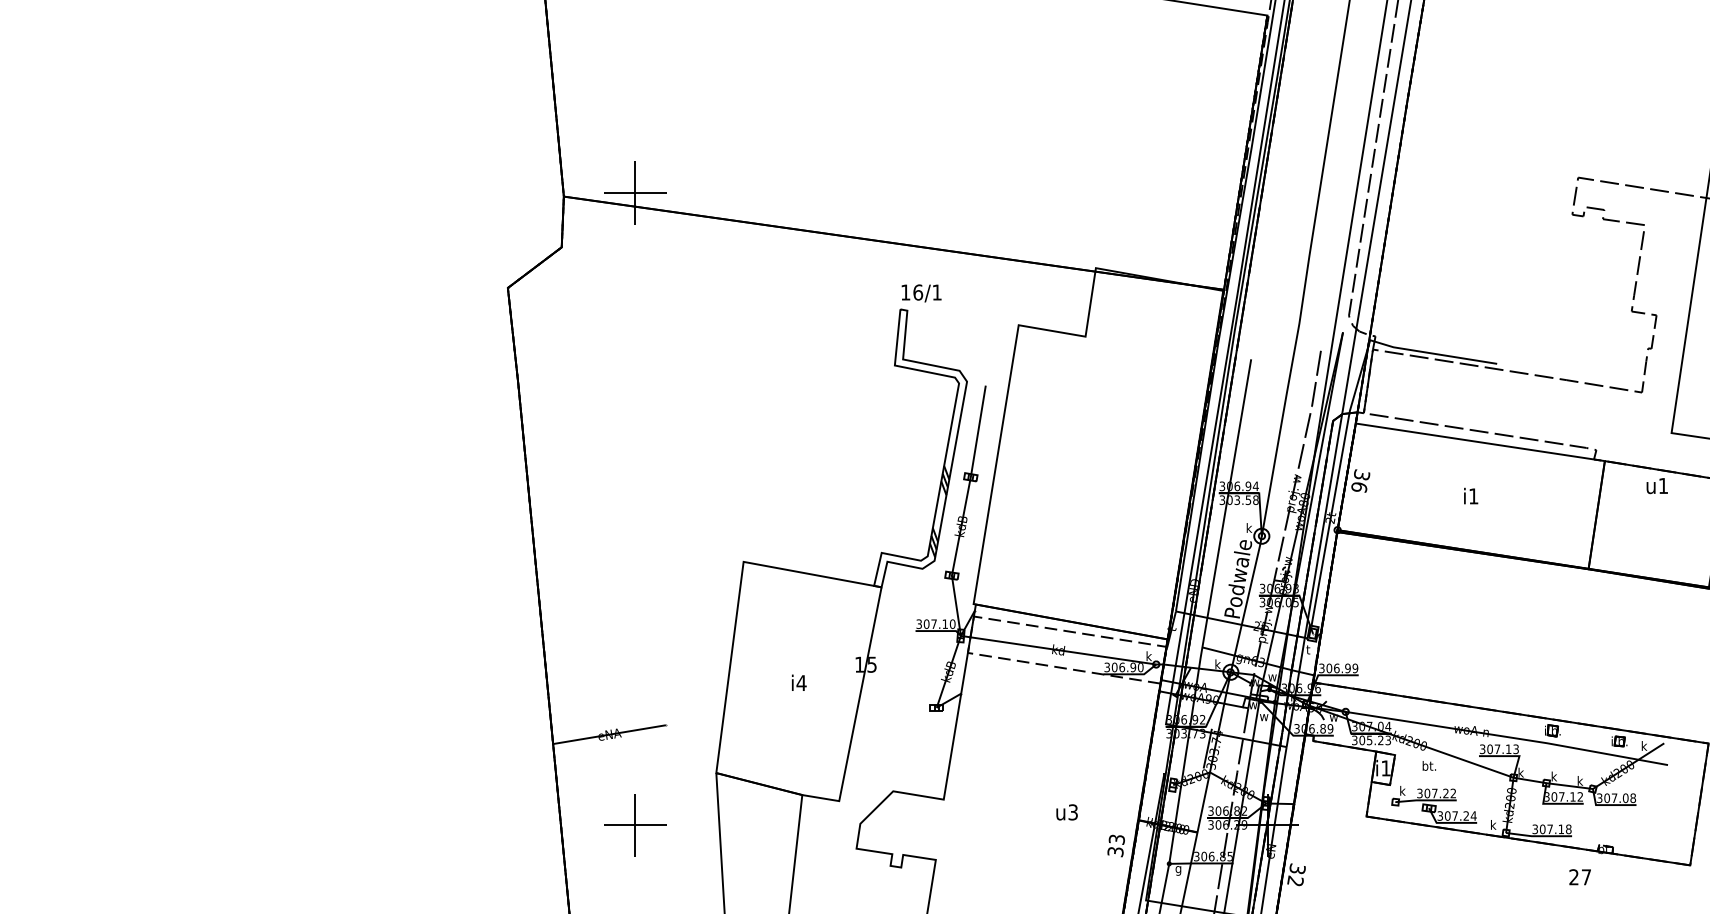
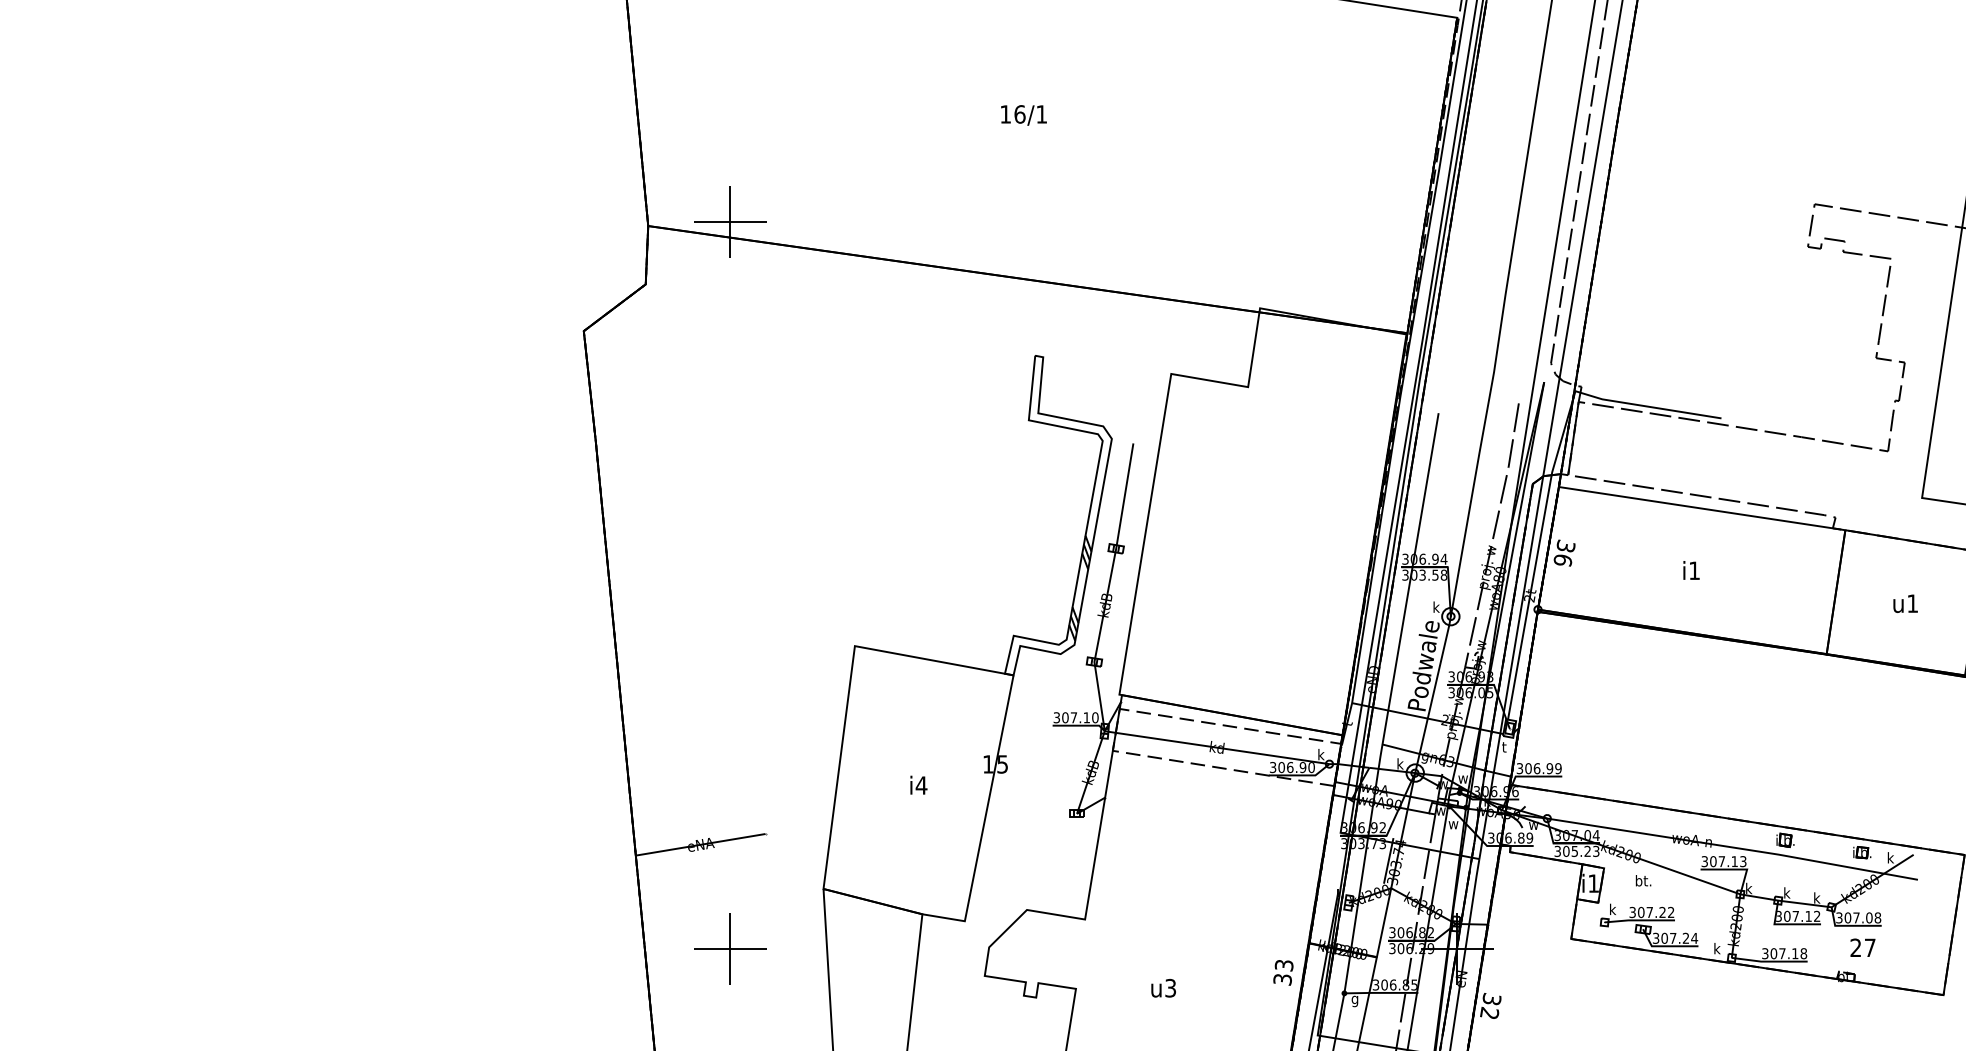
text: (921, 293) -> (1023, 115), moved
text: (1656, 486) -> (1904, 604), moved
text: (1066, 812) -> (1162, 988), moved
text: (1579, 877) -> (1862, 948), moved

